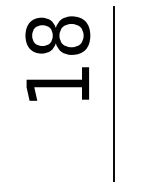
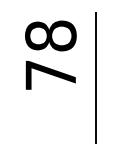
text: (57, 84) -> (50, 75), 18 -> 78

